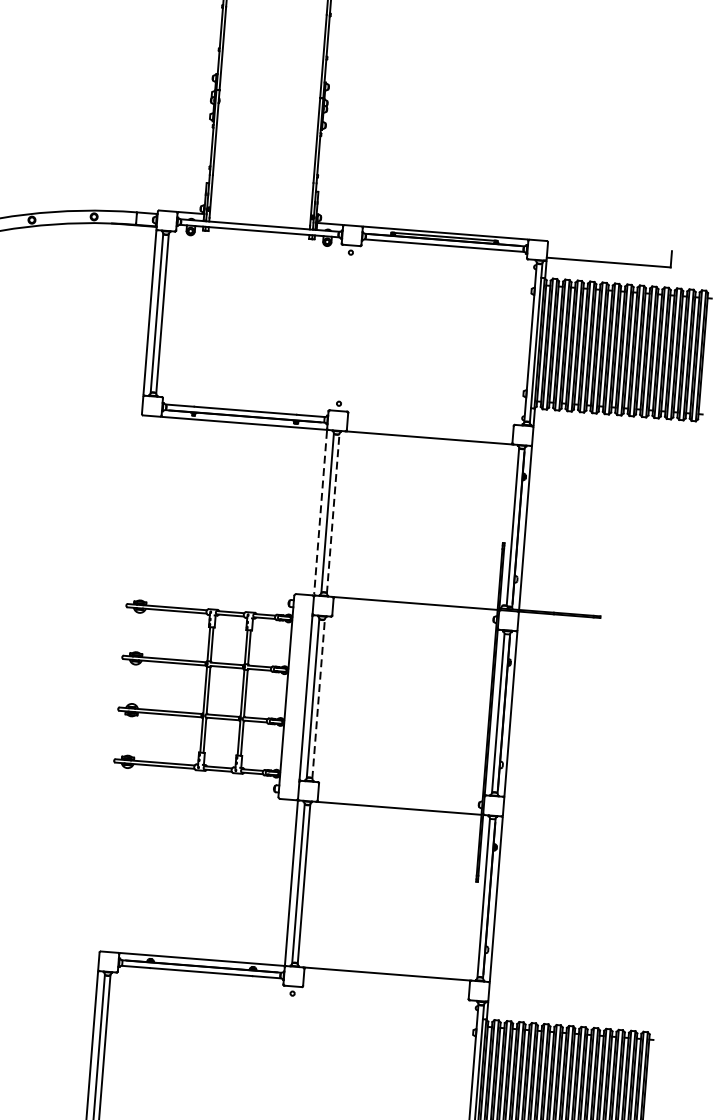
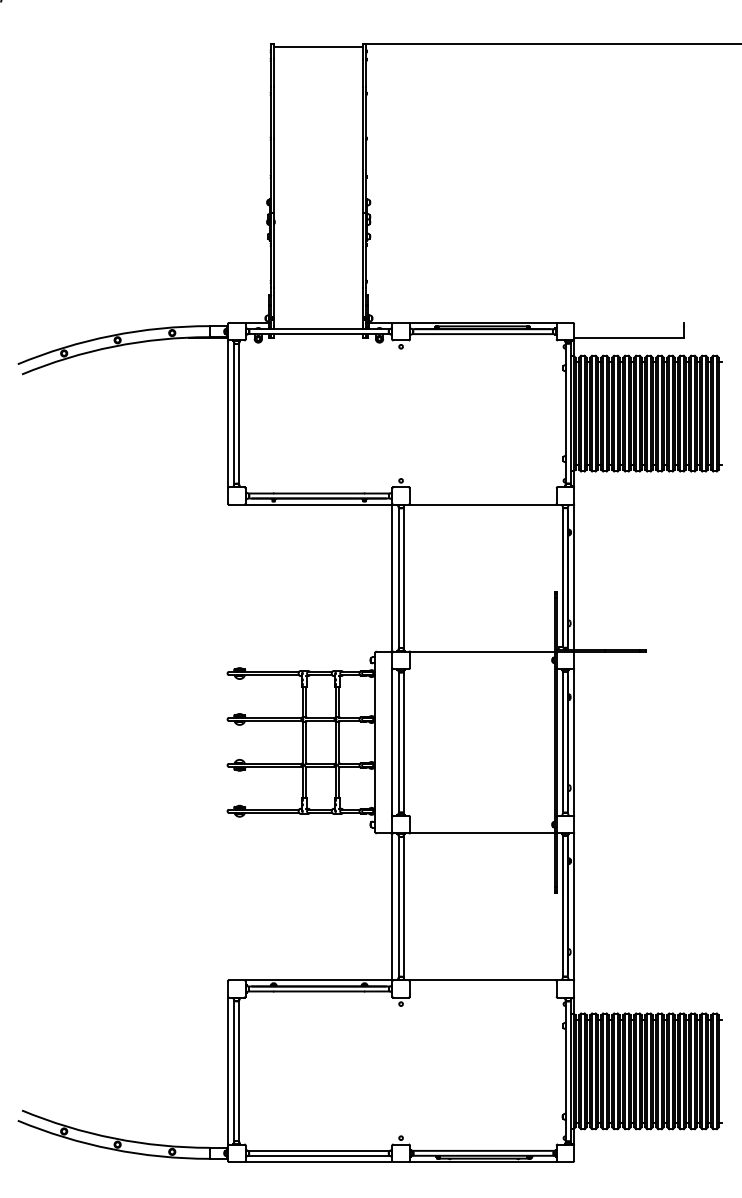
line: (320, 513) -> (392, 578), dashed -> solid
line: (333, 514) -> (403, 578), dashed -> solid
line: (318, 698) -> (403, 742), dashed -> solid

